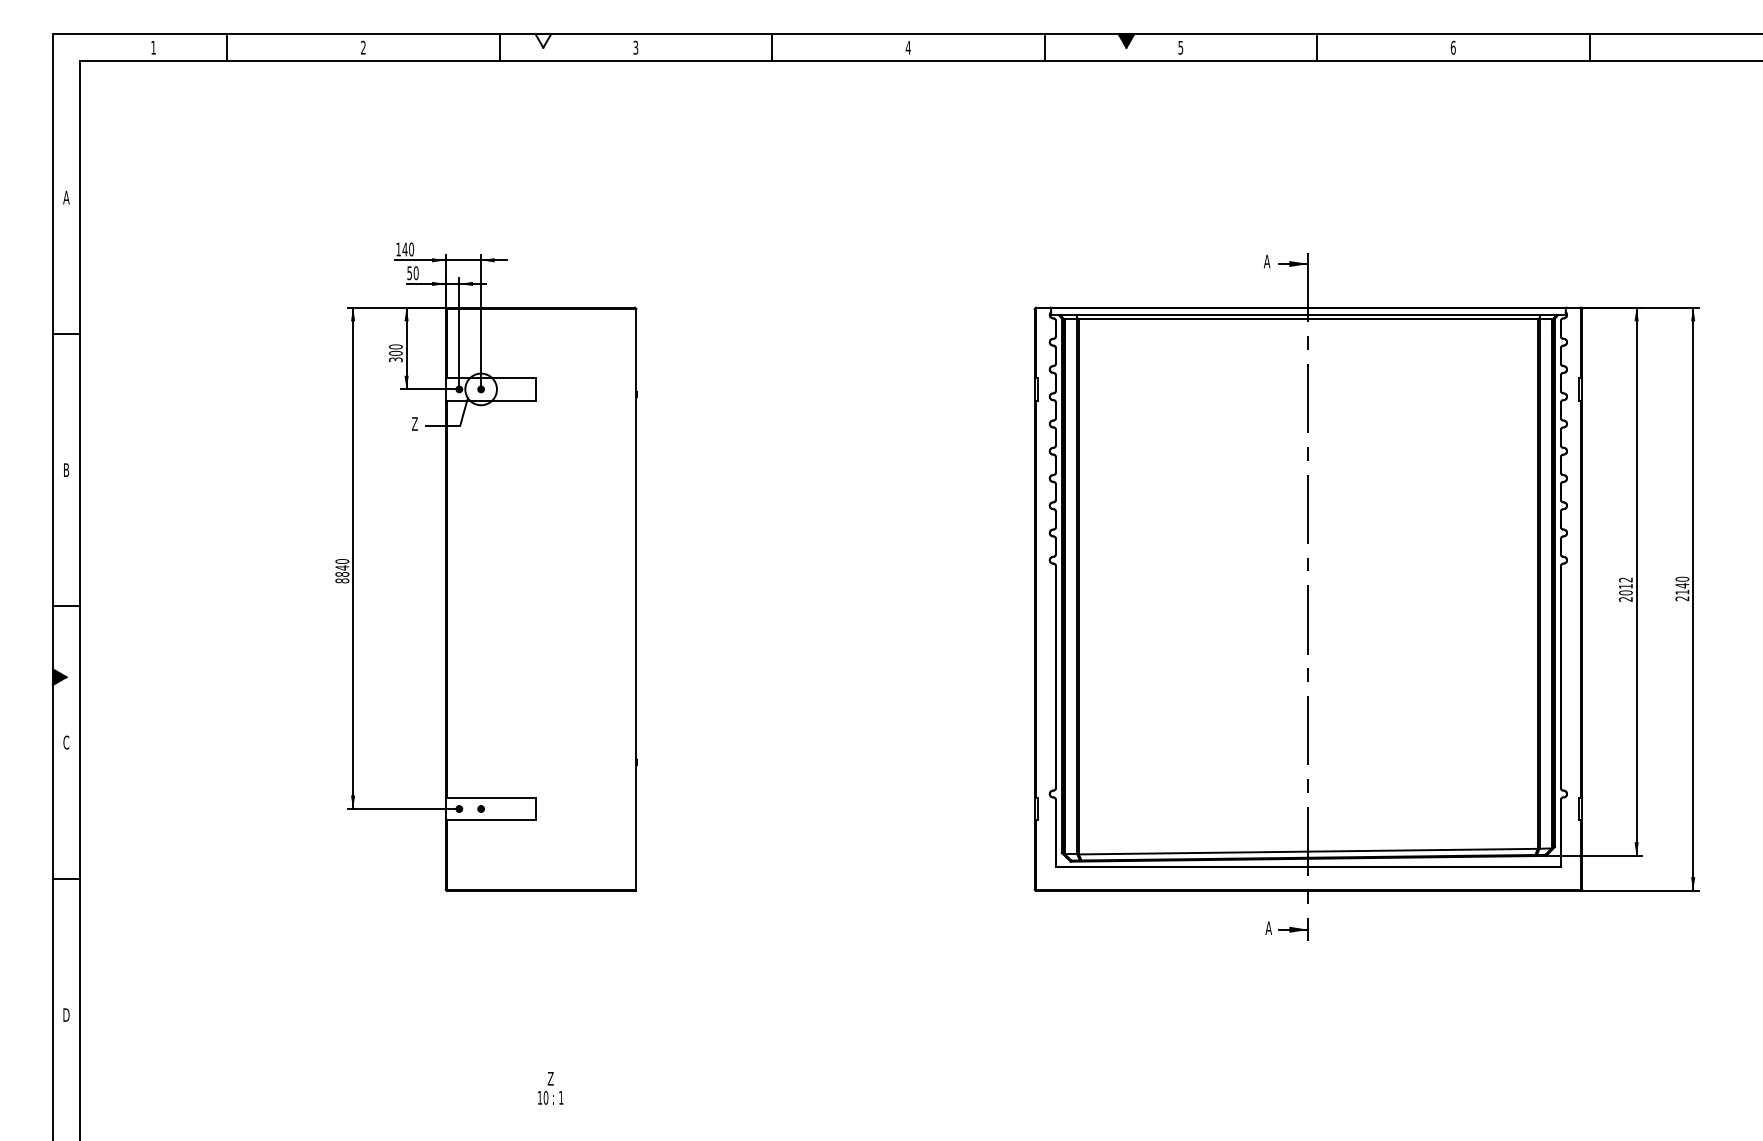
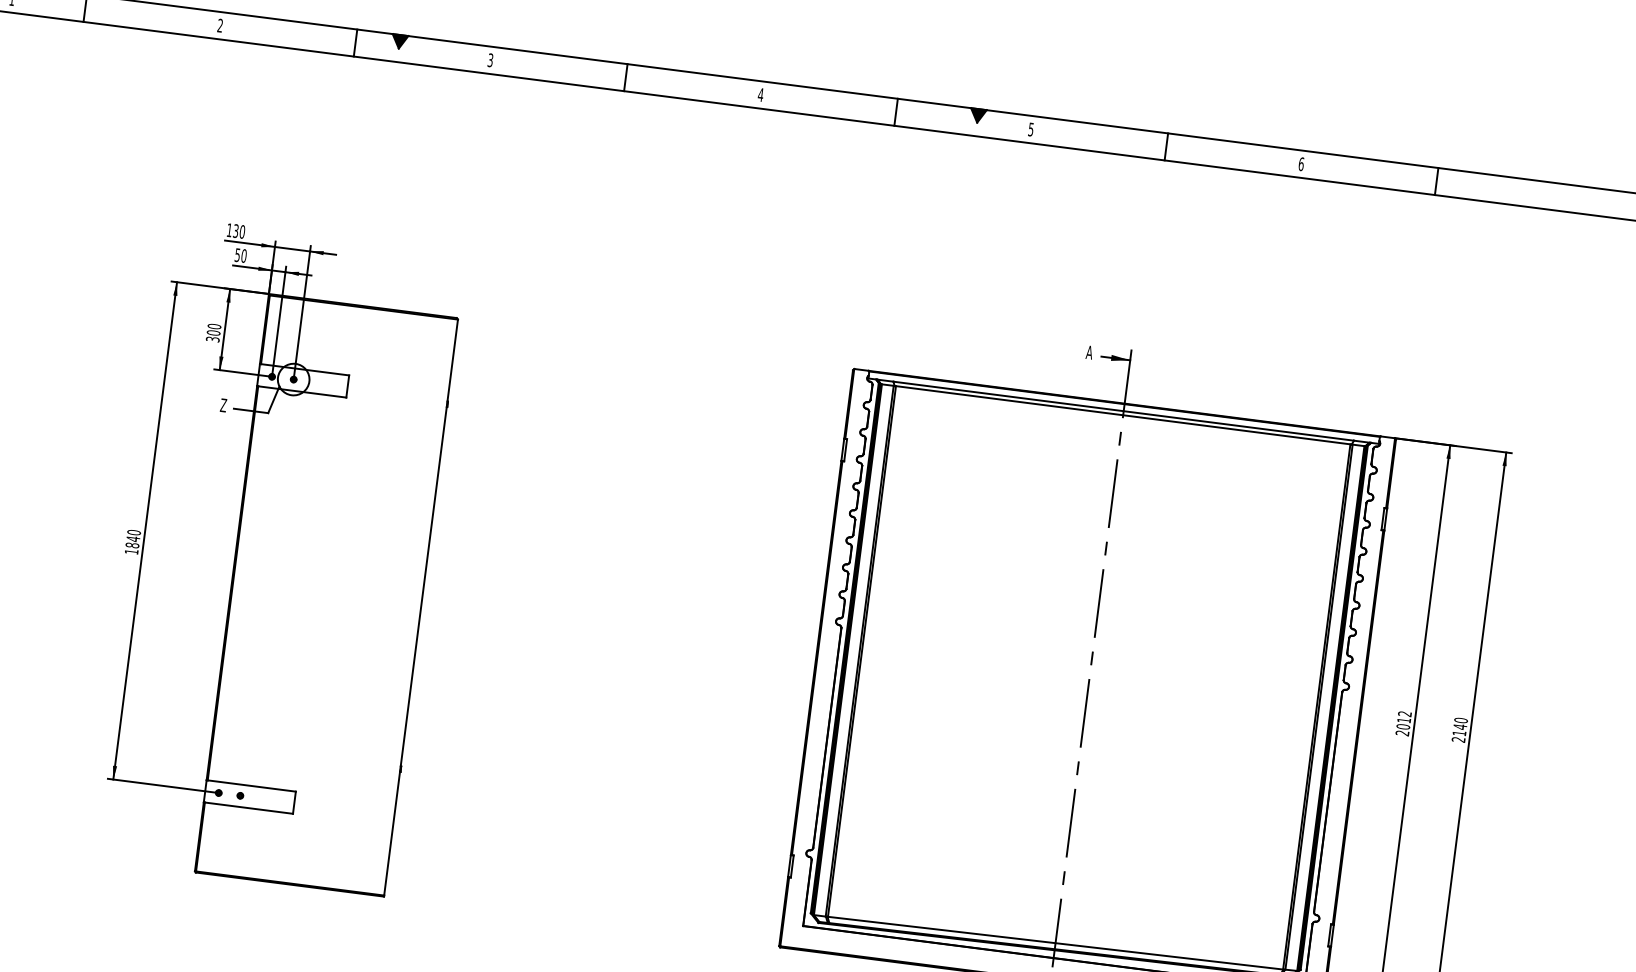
fill: (543, 40) -> (399, 41), added
text: (404, 249) -> (235, 231), 140 -> 130
text: (342, 580) -> (131, 551), 8840 -> 1840

